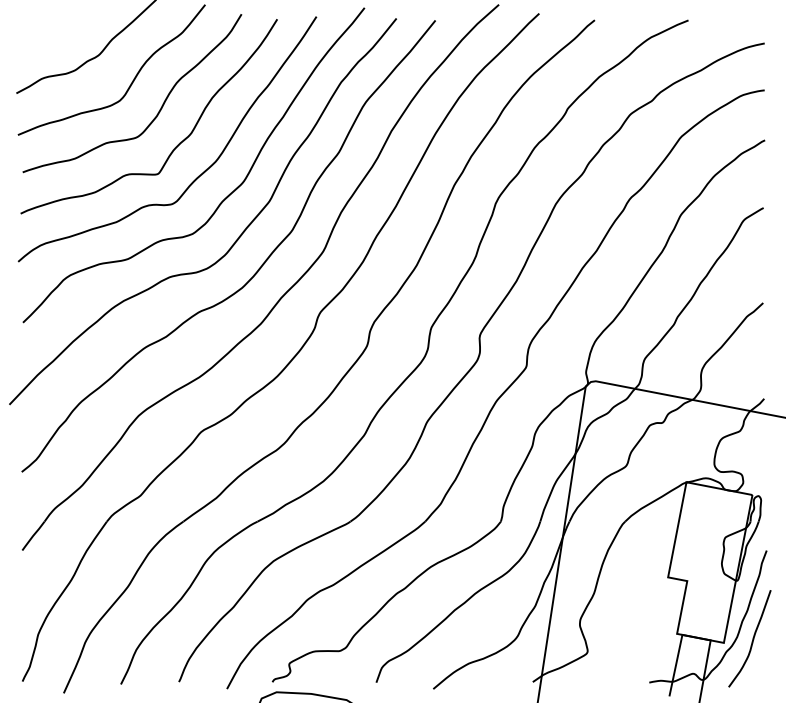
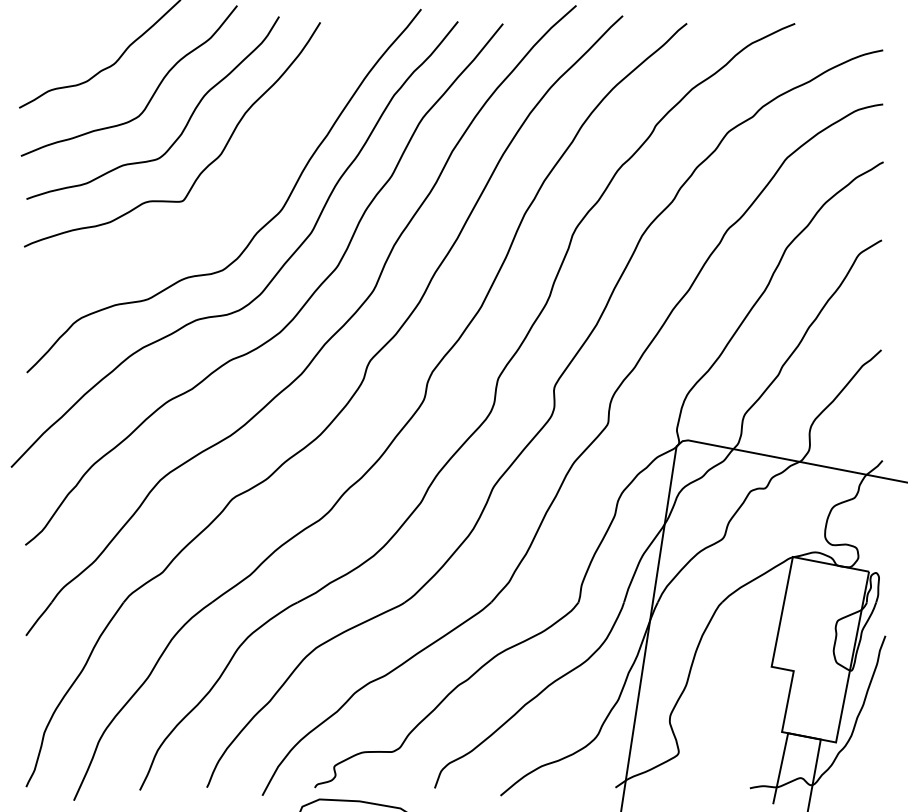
curve: (202, 172) -> (233, 199), removed
curve: (751, 640) -> (868, 739), removed

